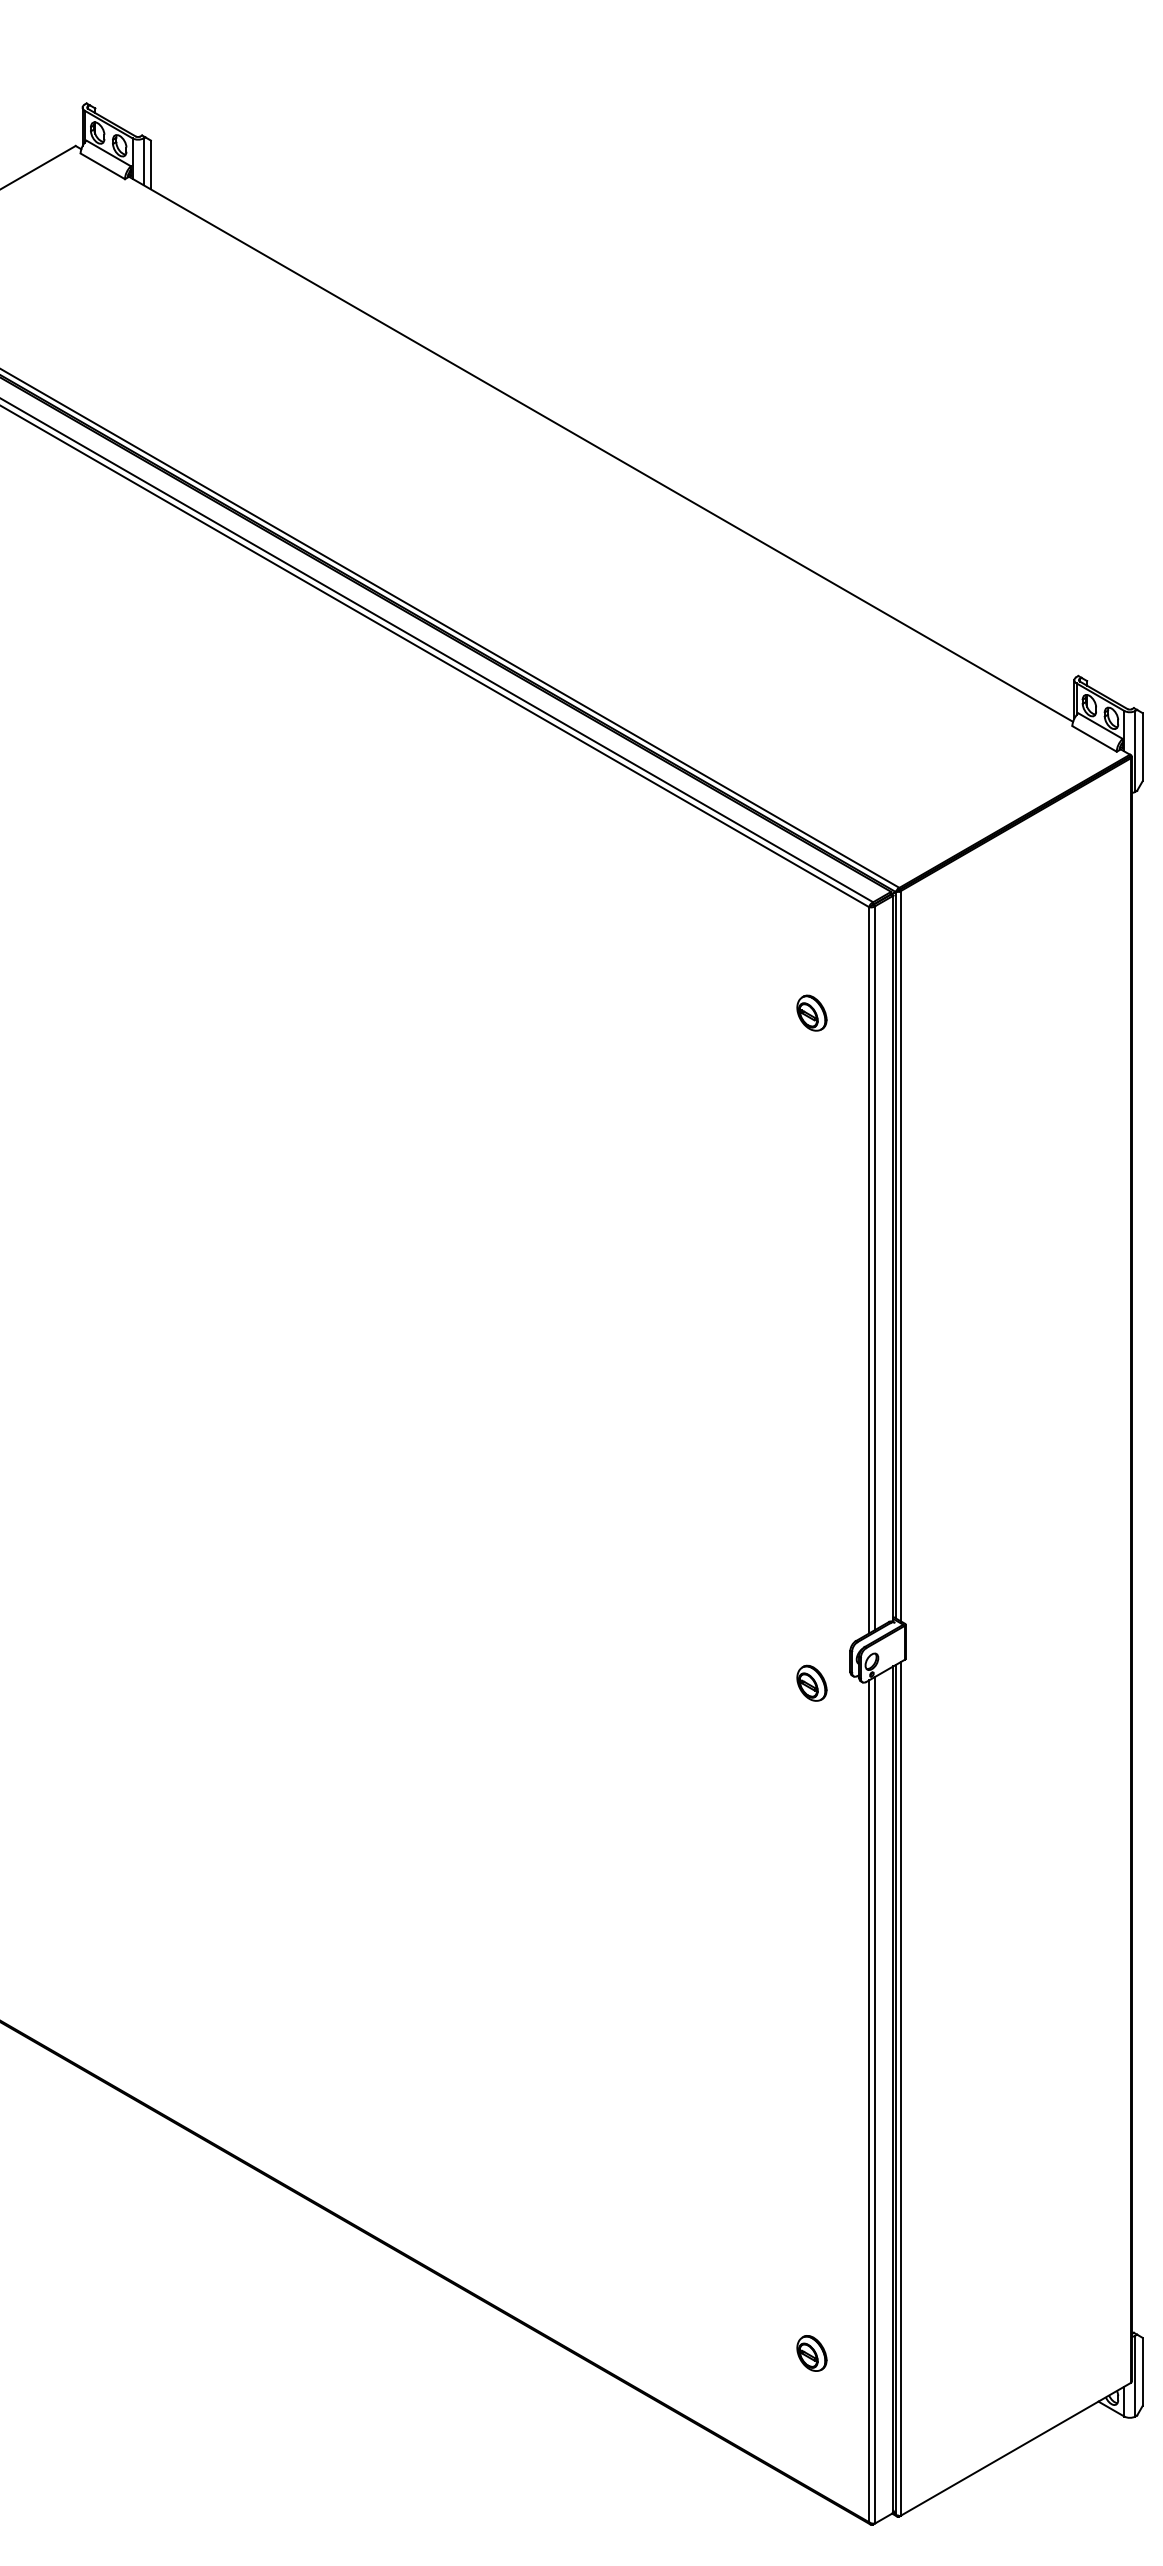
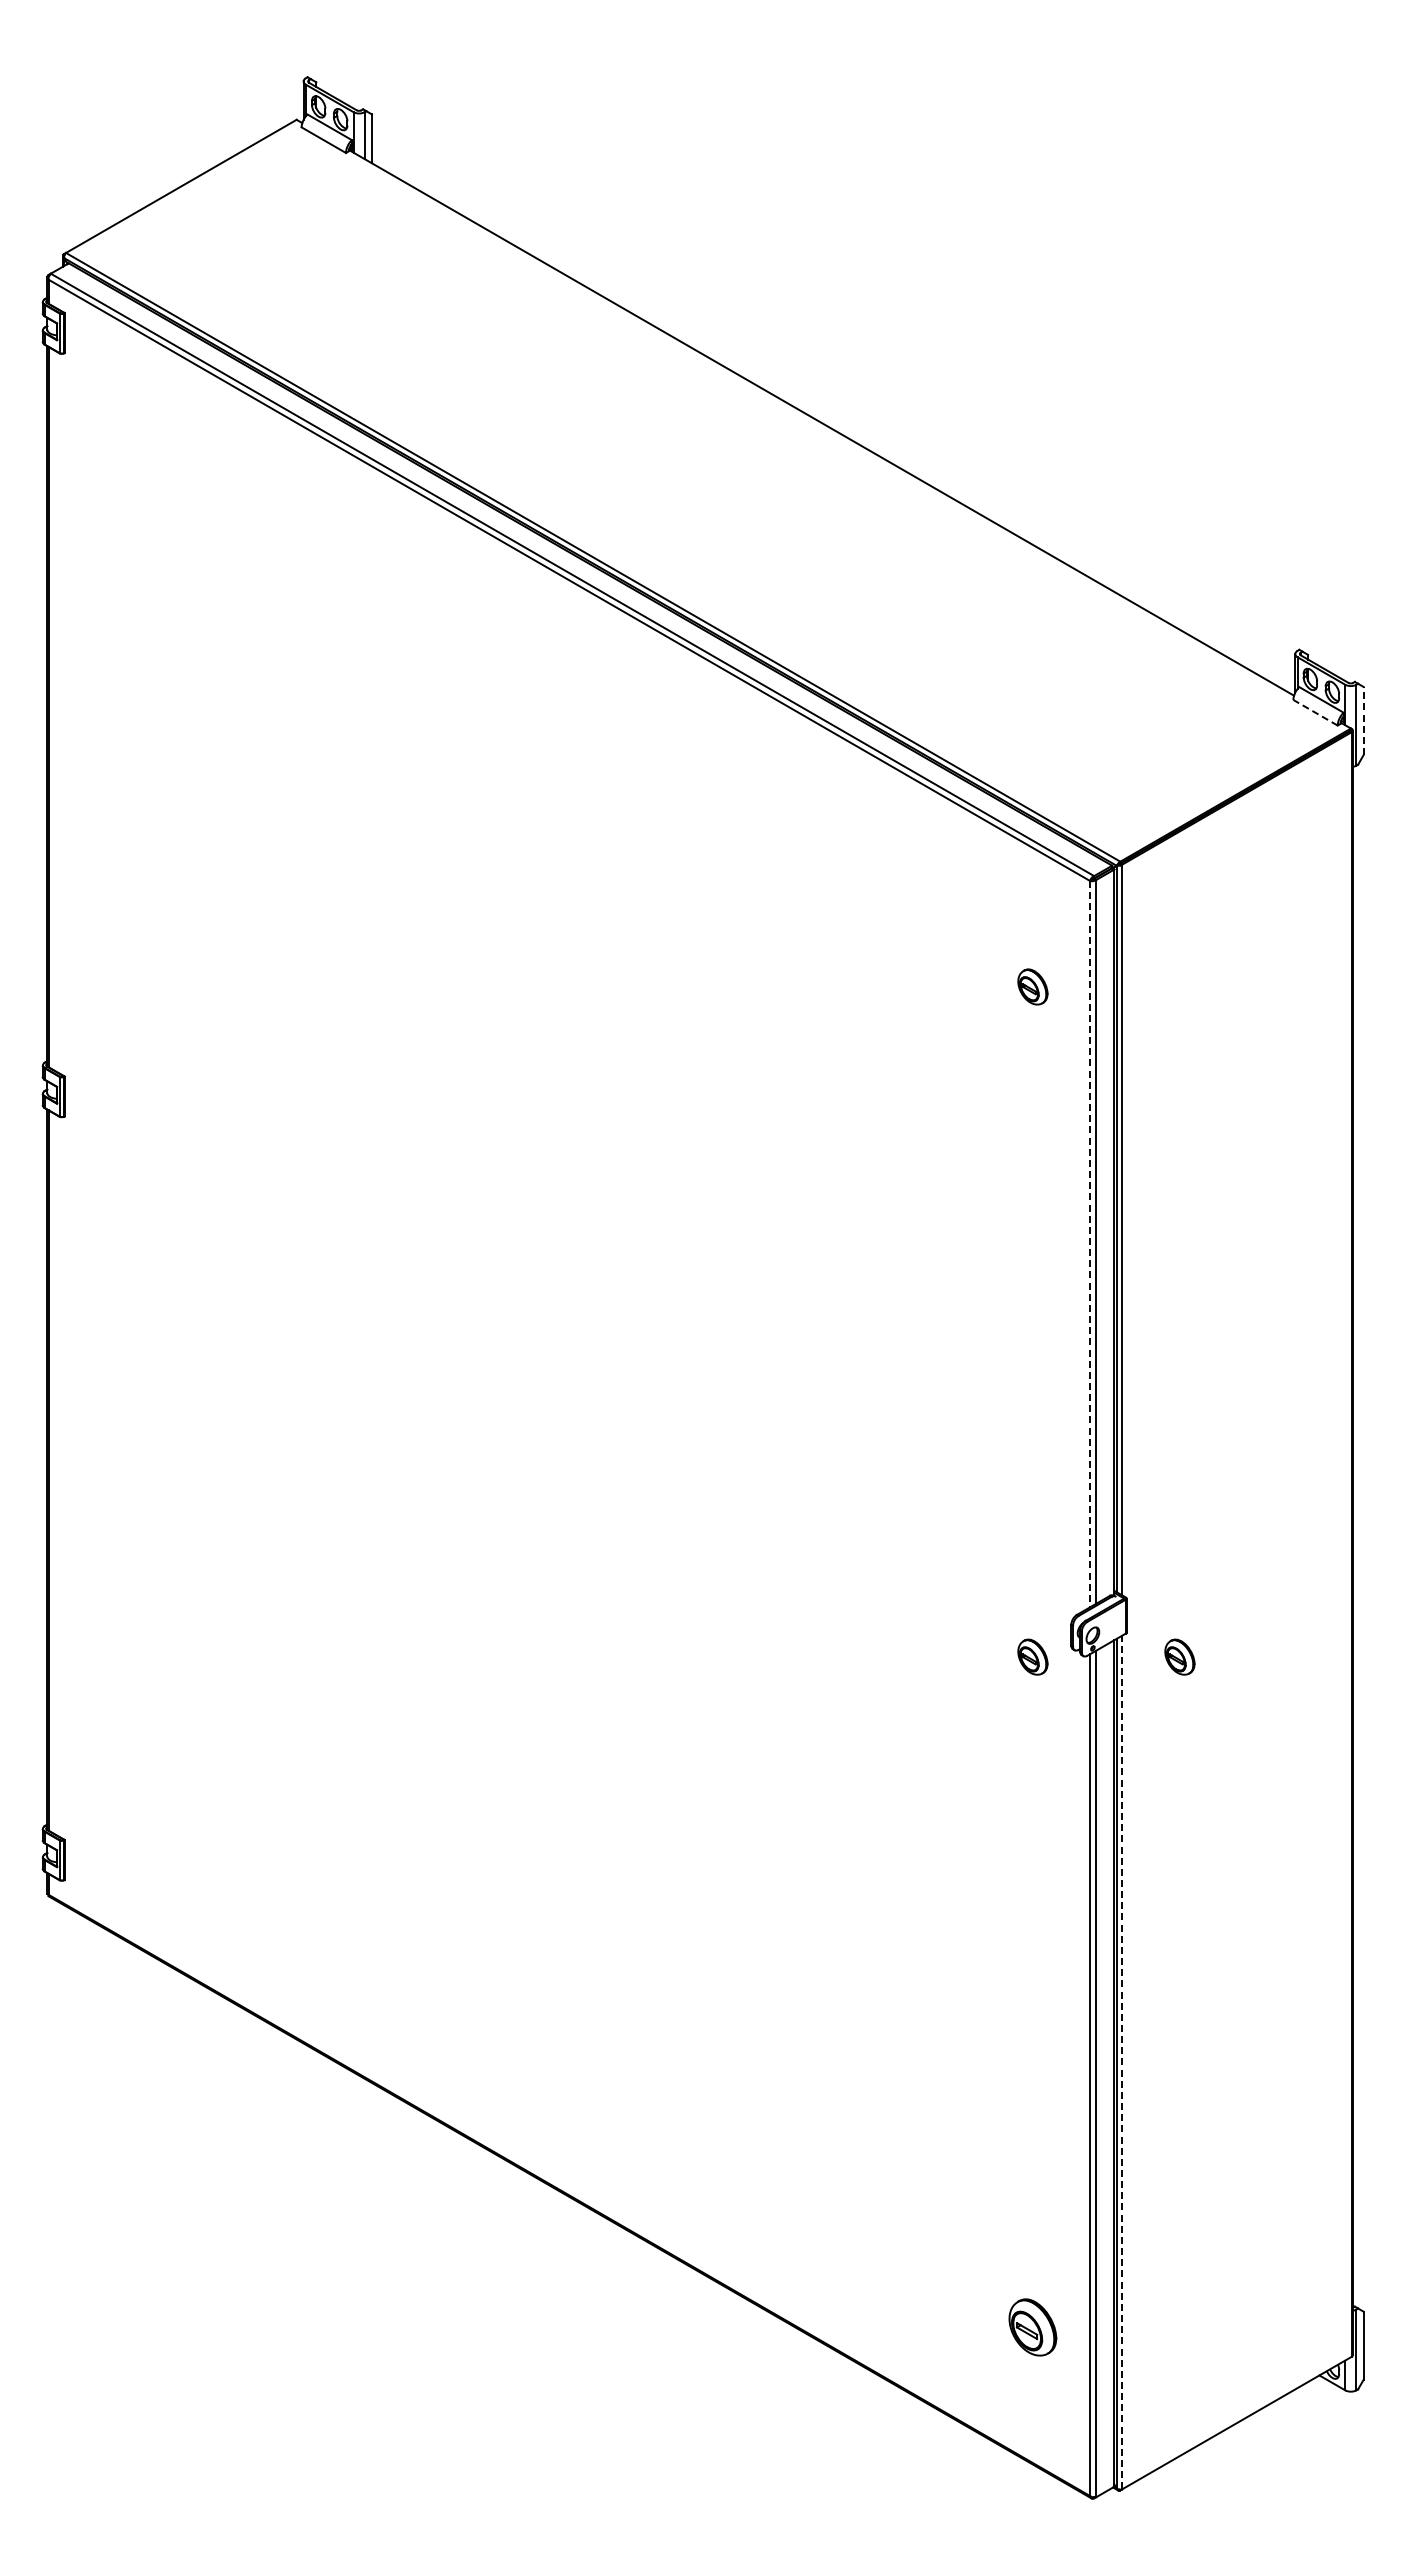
line: (1094, 738) -> (1315, 712), solid -> dashed
line: (1142, 746) -> (1363, 720), solid -> dashed
line: (869, 1270) -> (1090, 1244), solid -> dashed
part: (958, 1682) -> (1179, 1656), added
line: (901, 2088) -> (1122, 2062), solid -> dashed
part: (811, 2352) -> (1032, 2326), size x1.6

